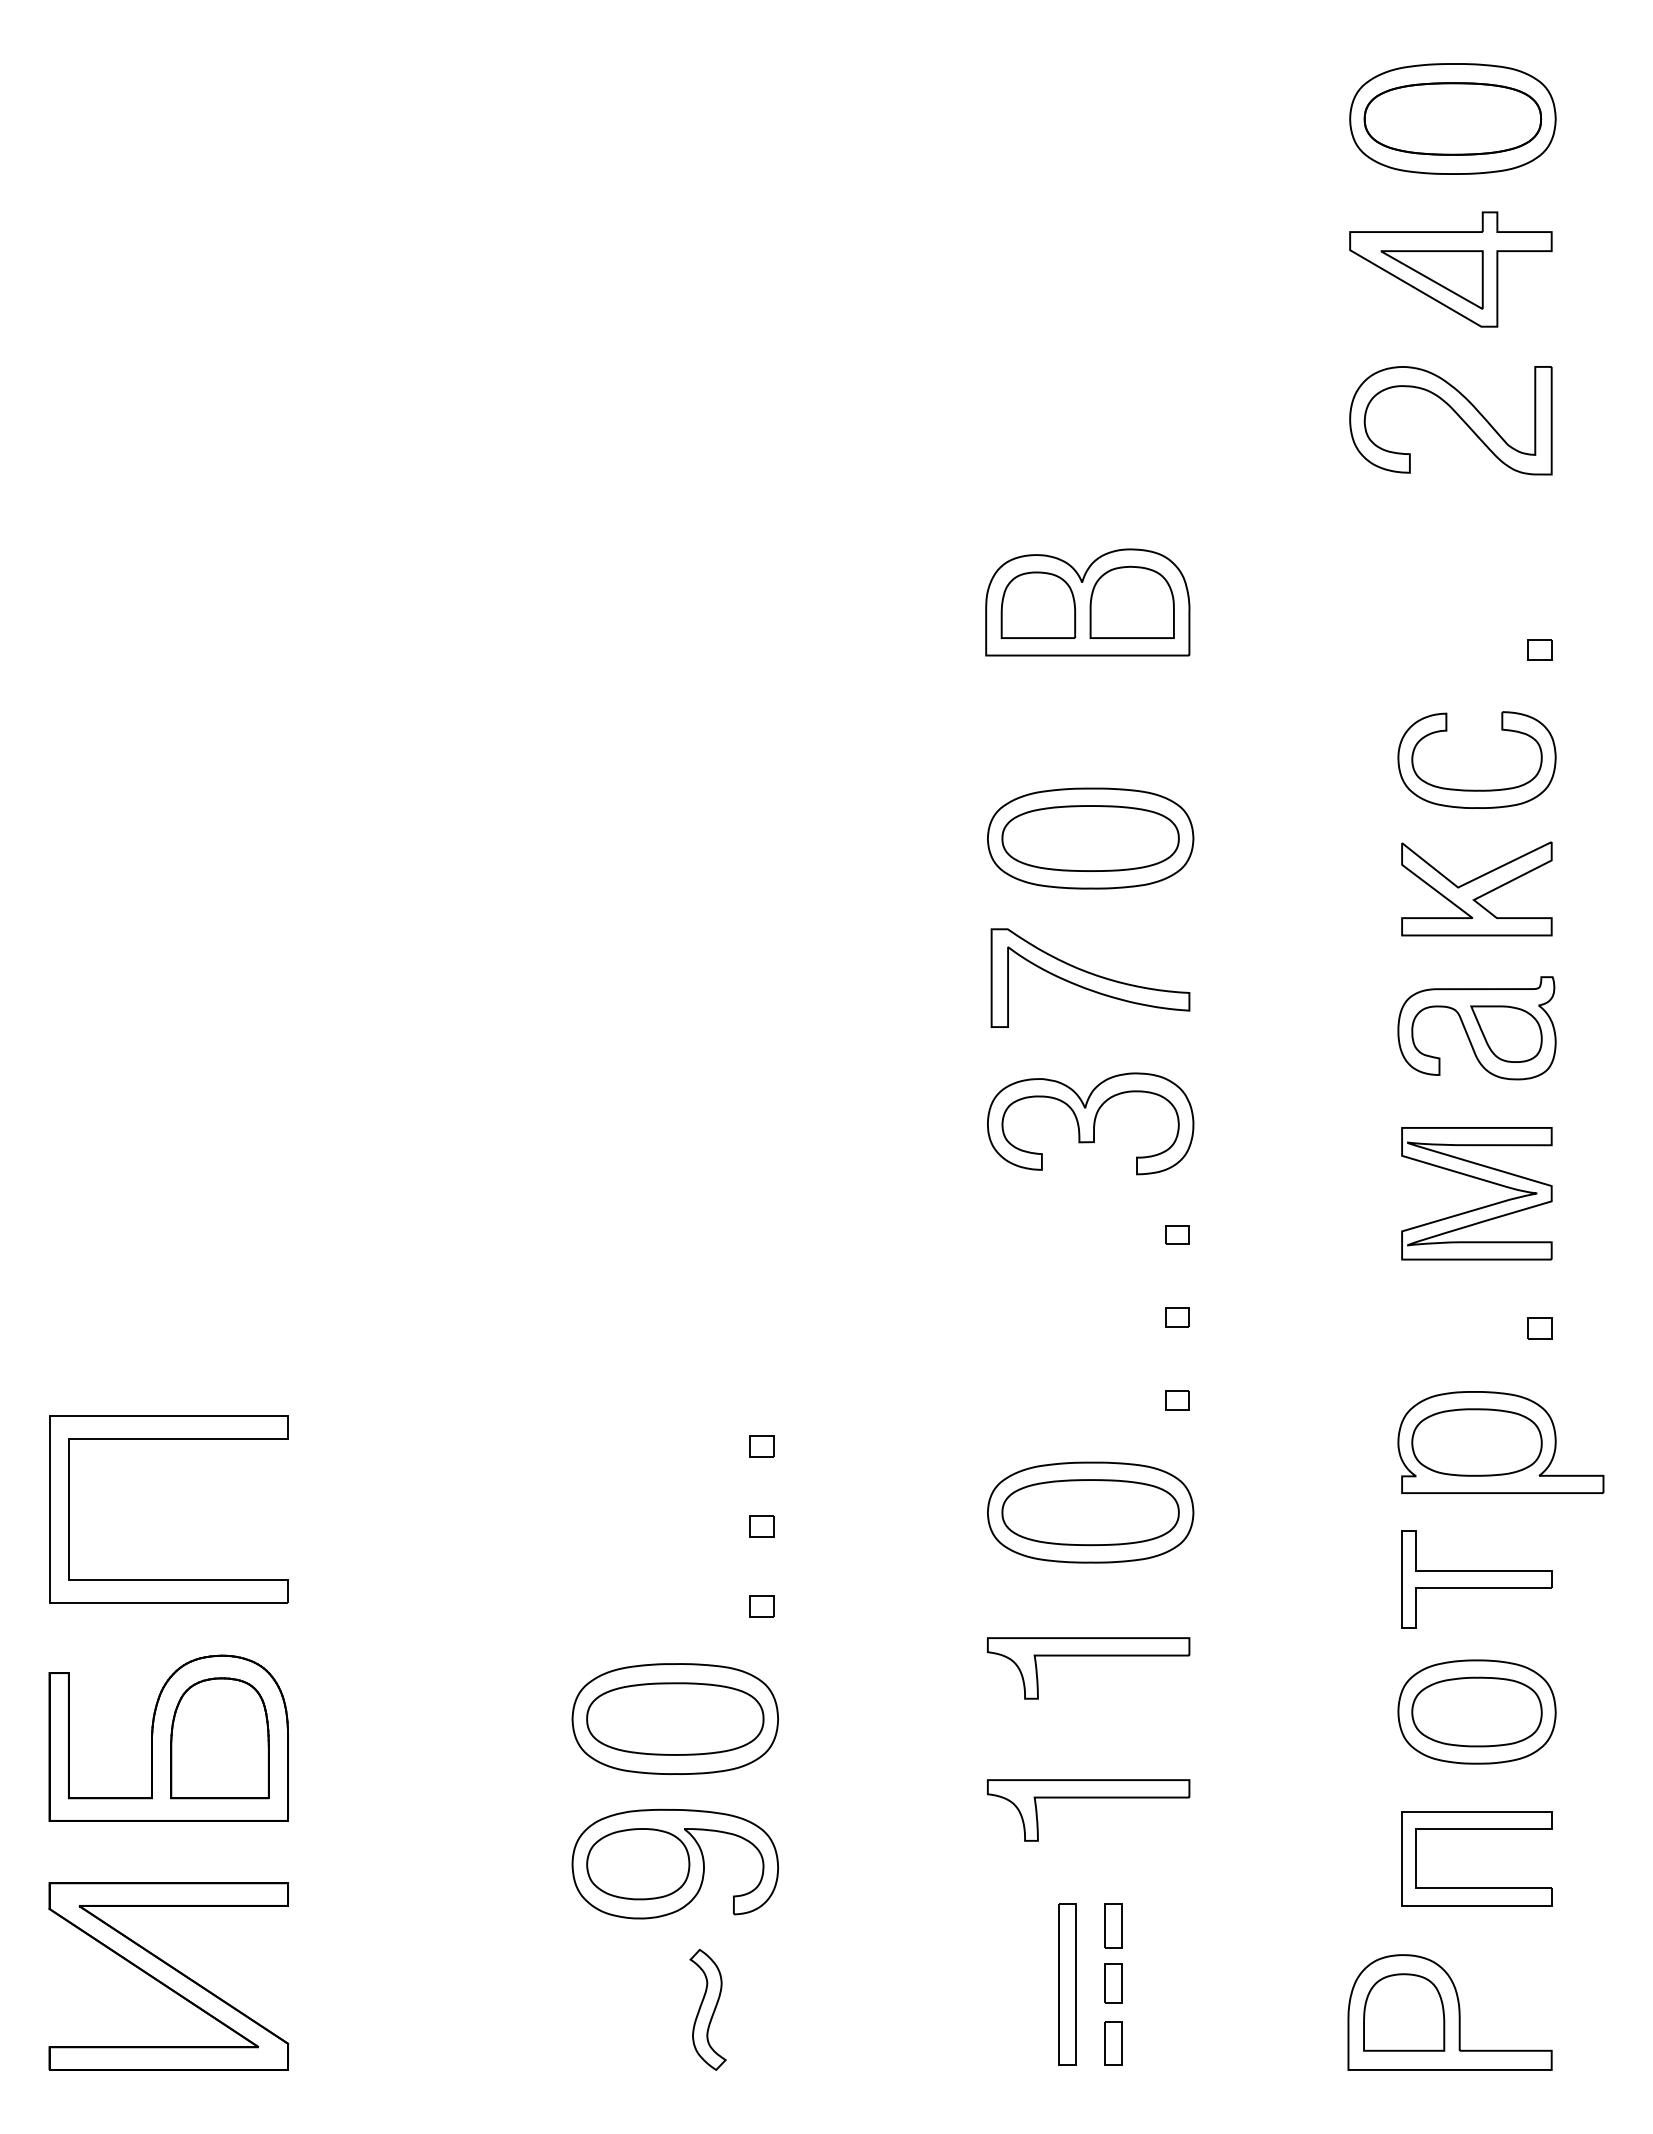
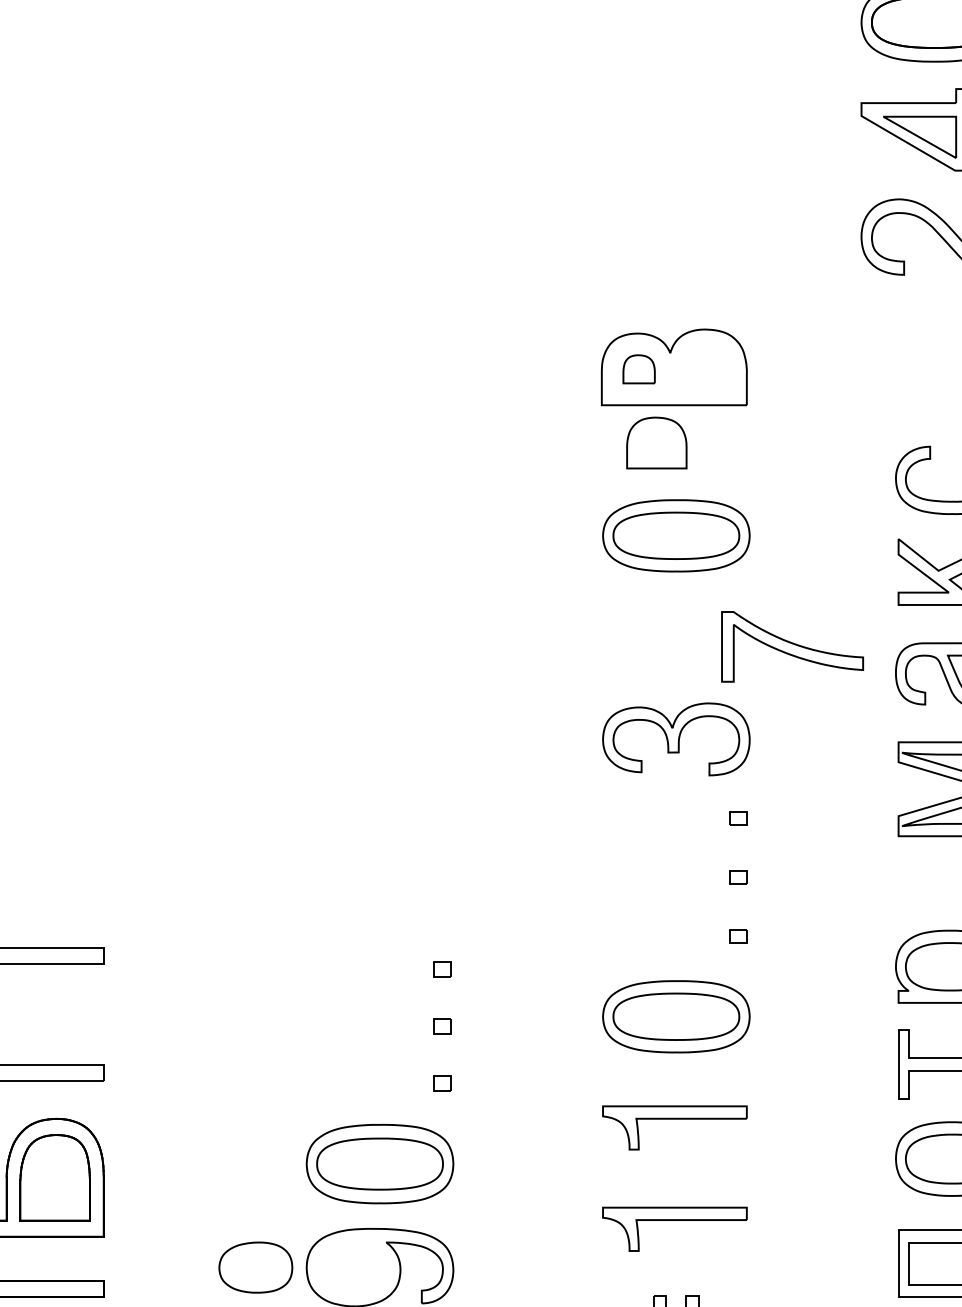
part: (1131, 601) -> (656, 442), moved
part: (1038, 604) -> (639, 368), size x0.6
part: (1090, 977) -> (792, 646), moved
part: (638, 1864) -> (256, 1267), moved

